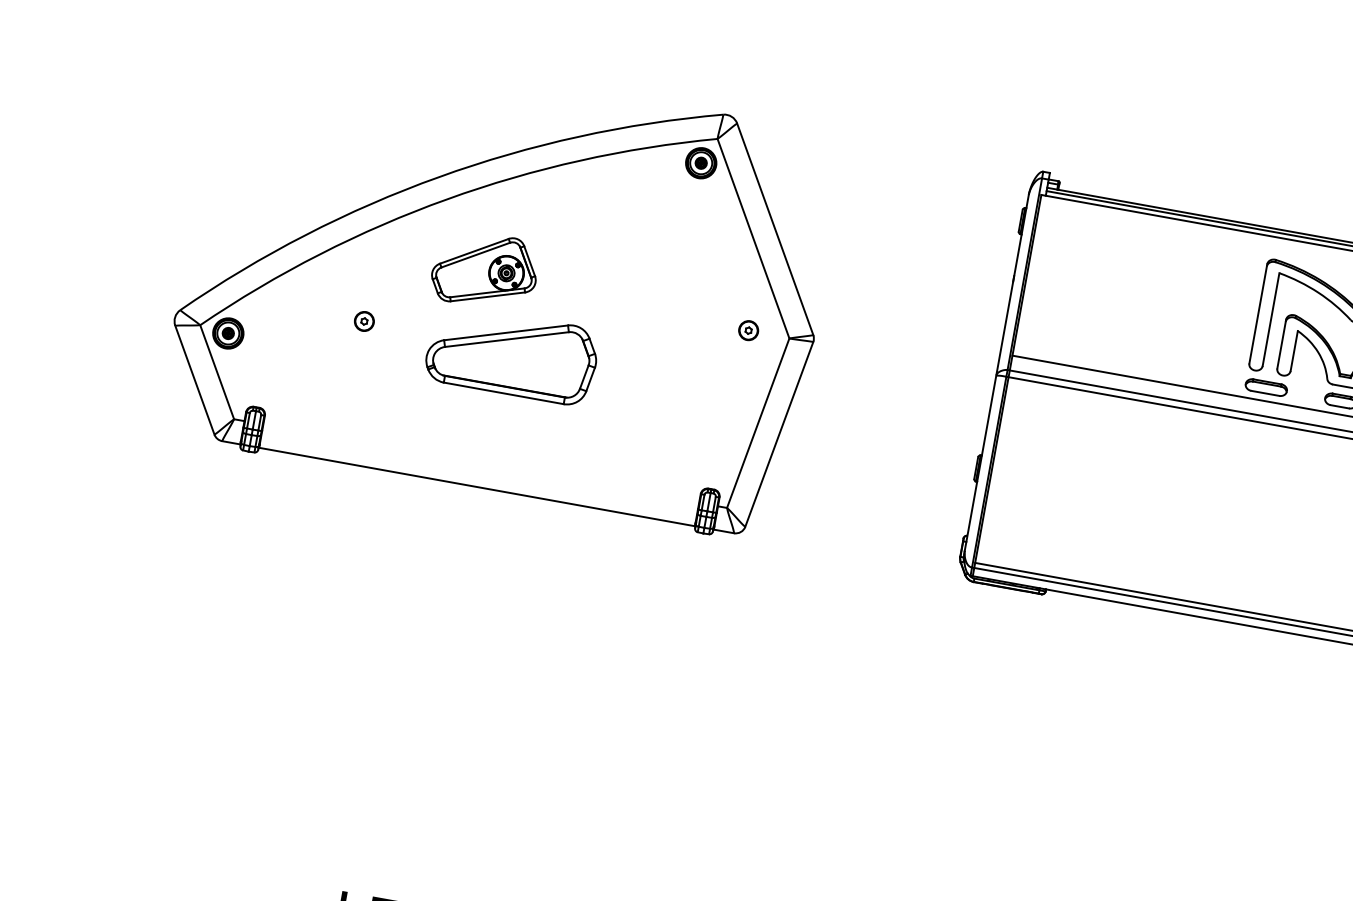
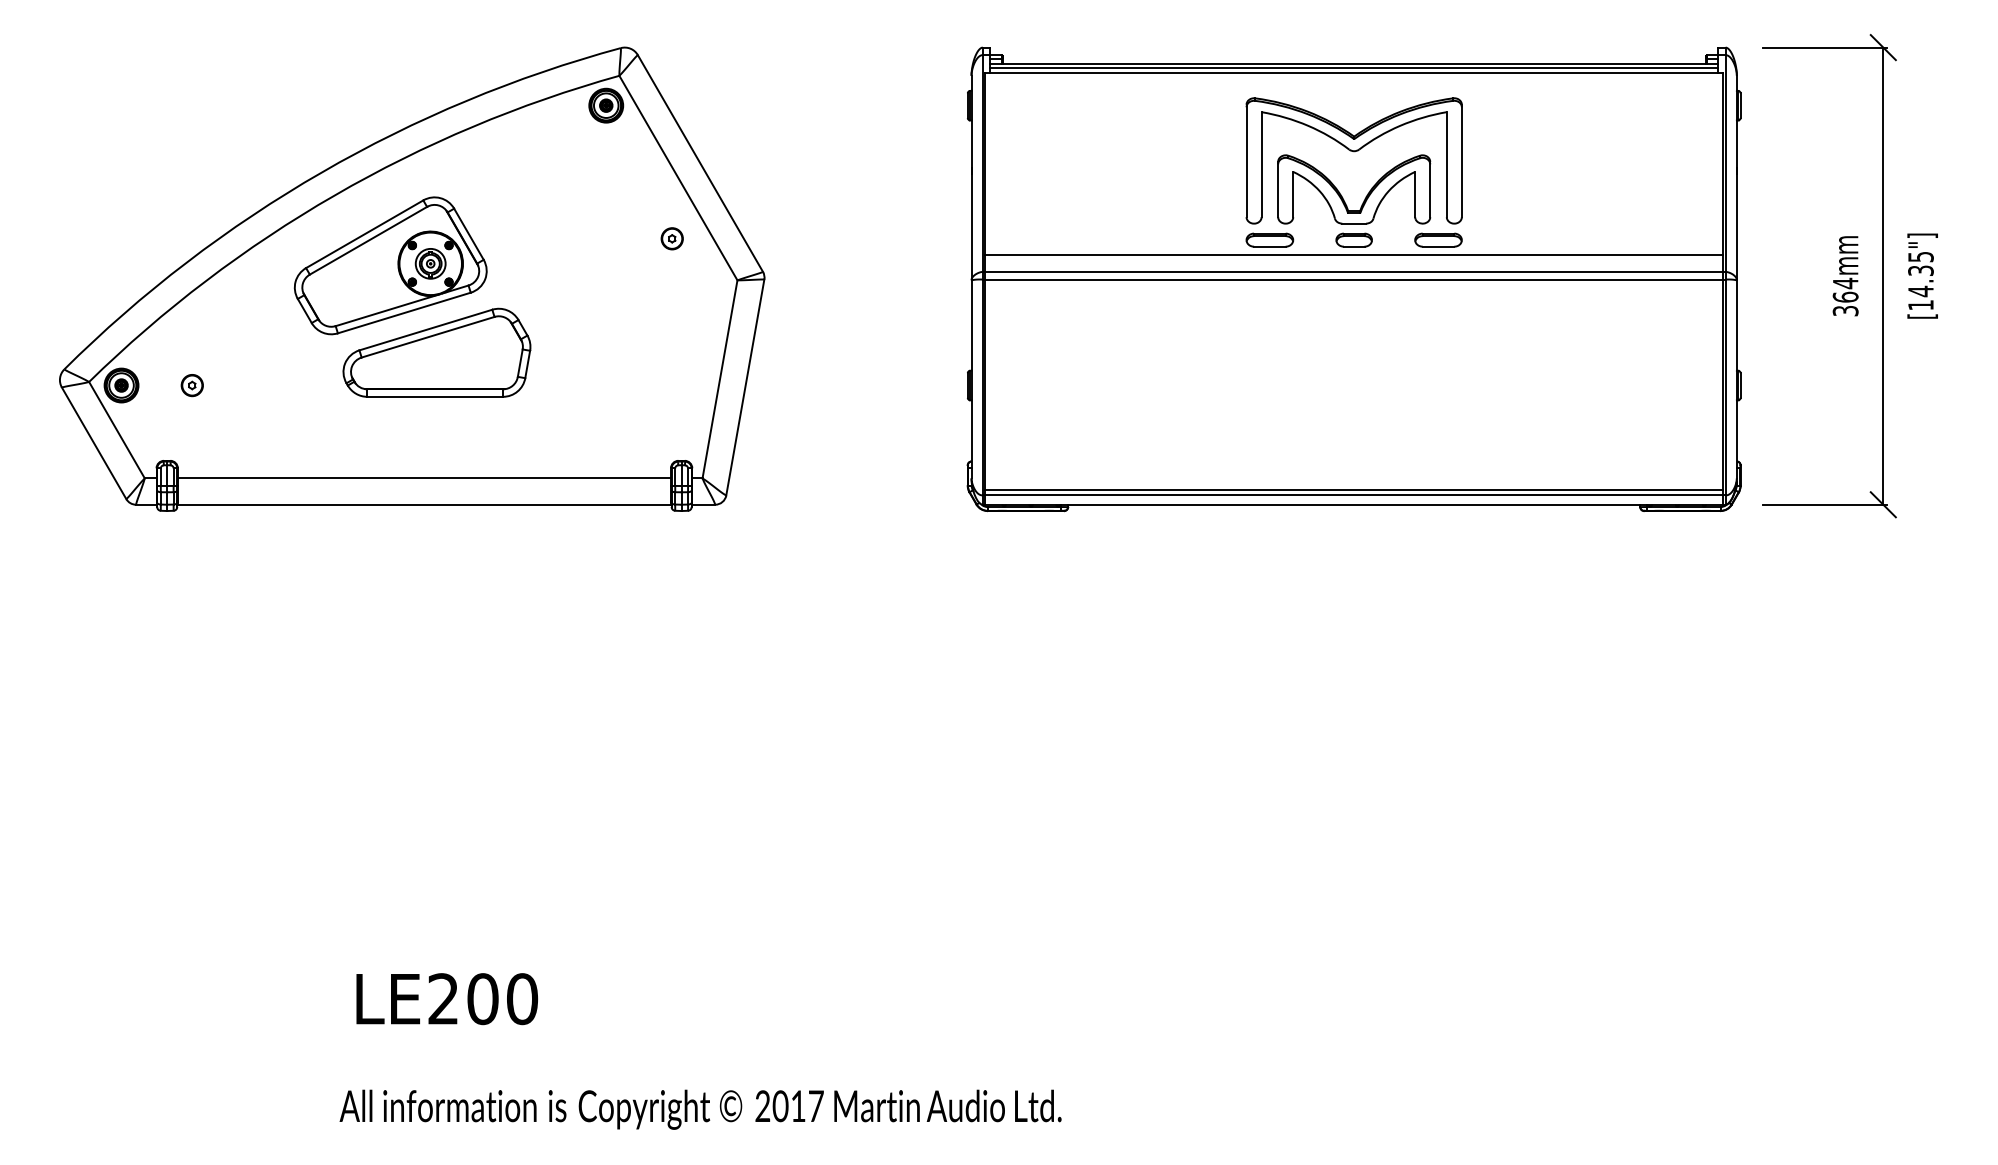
part: (485, 270) -> (390, 265), size x1.67
part: (363, 321) -> (191, 385), moved
part: (748, 330) -> (671, 238), moved
line: (480, 463) -> (423, 478), added

